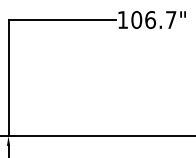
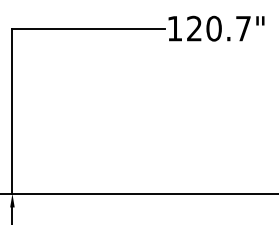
text: (143, 19) -> (203, 28), 106.7" -> 120.7"

